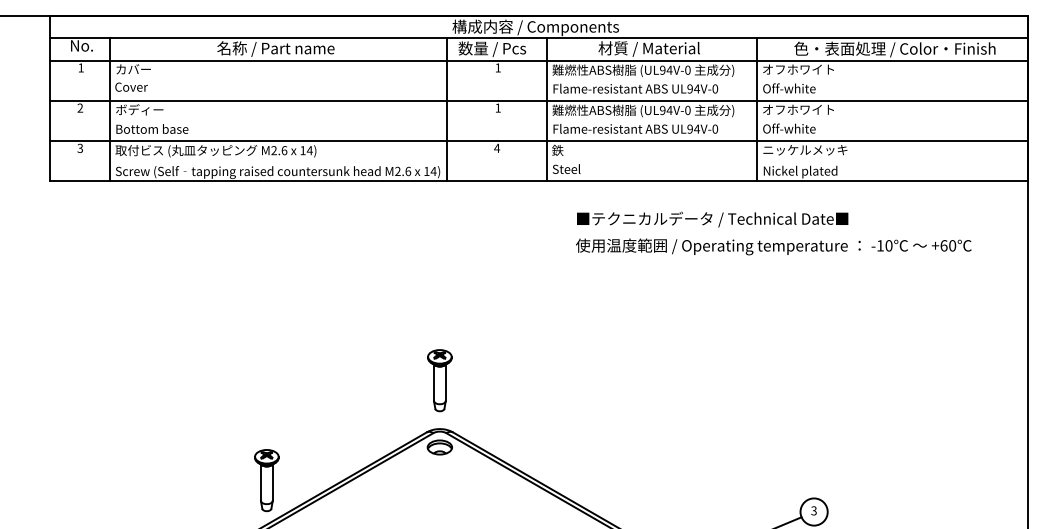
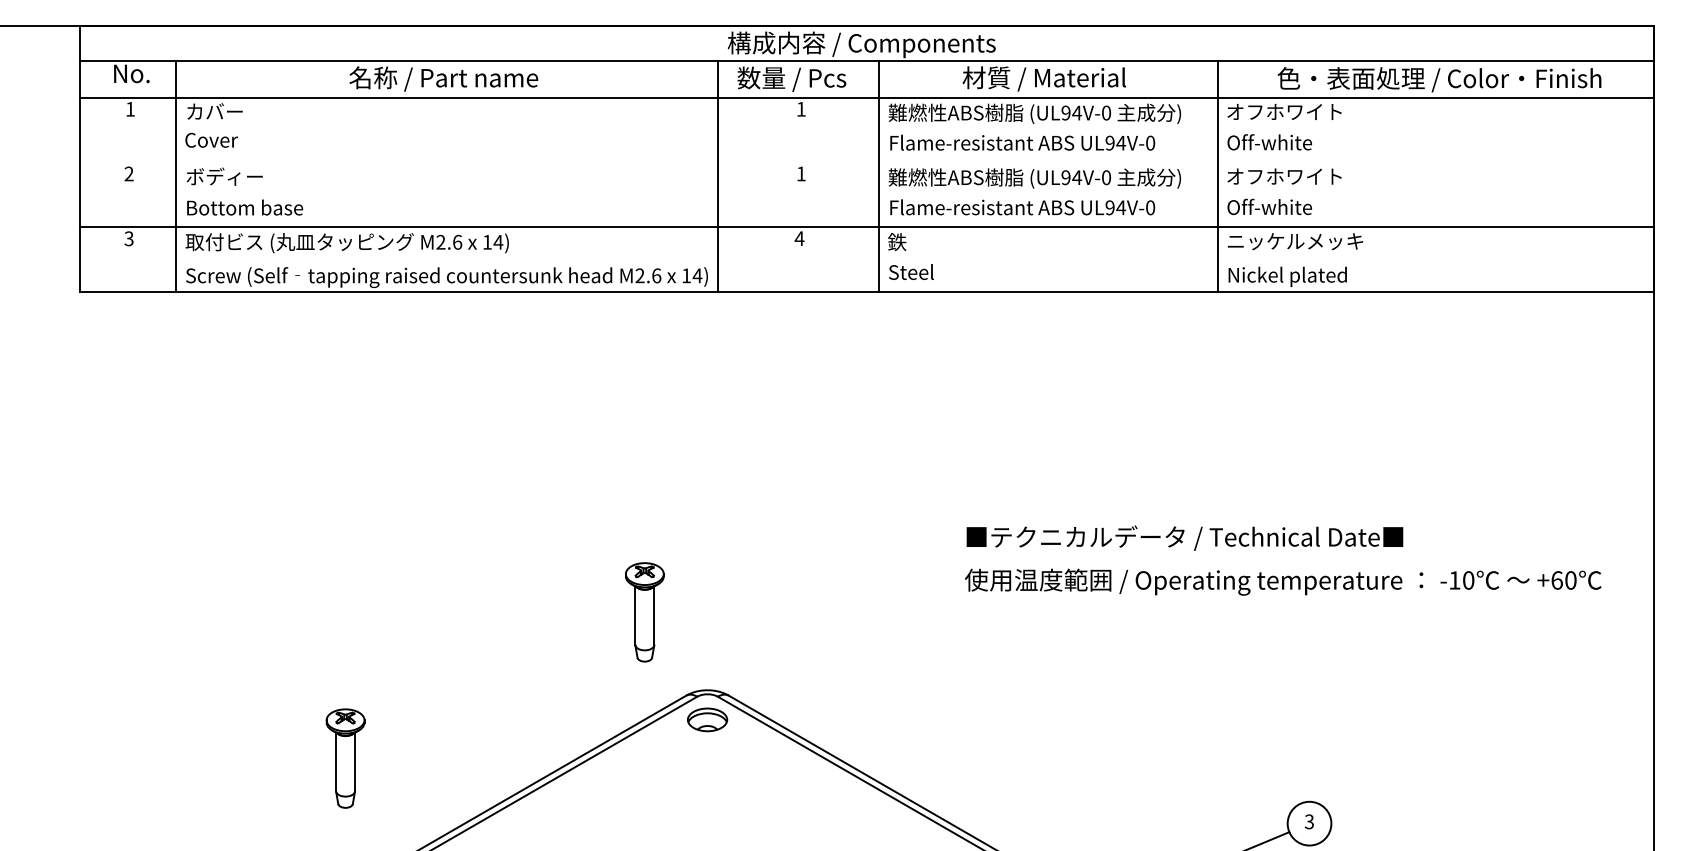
line: (538, 100) -> (866, 161), removed
text: (773, 233) -> (1282, 560), moved
part: (439, 380) -> (644, 612), moved
part: (266, 480) -> (344, 758), moved

